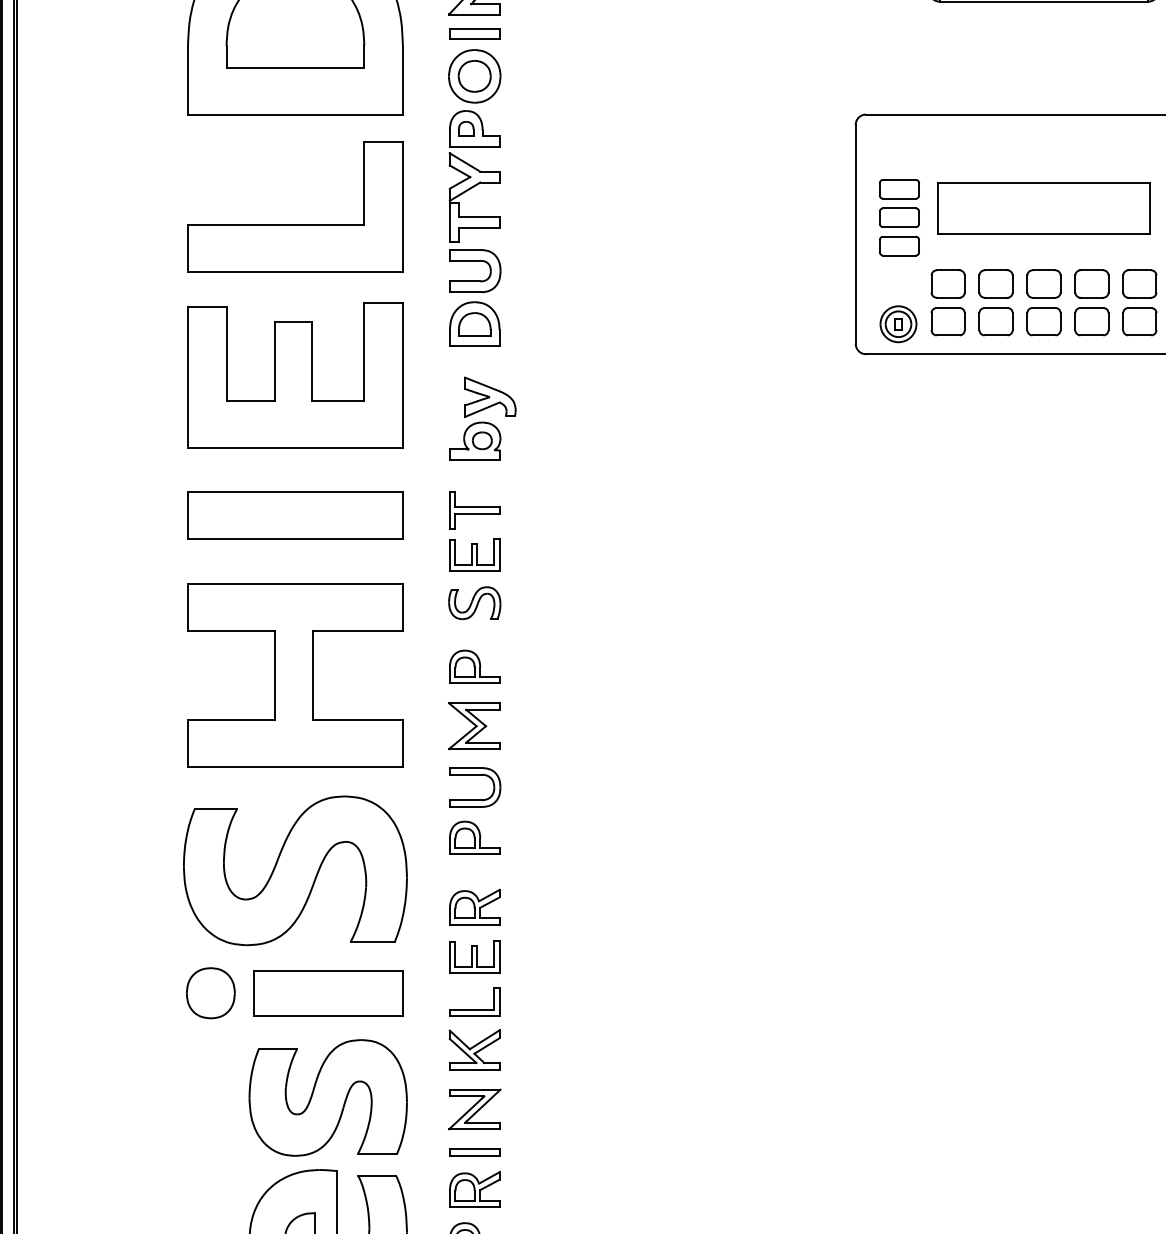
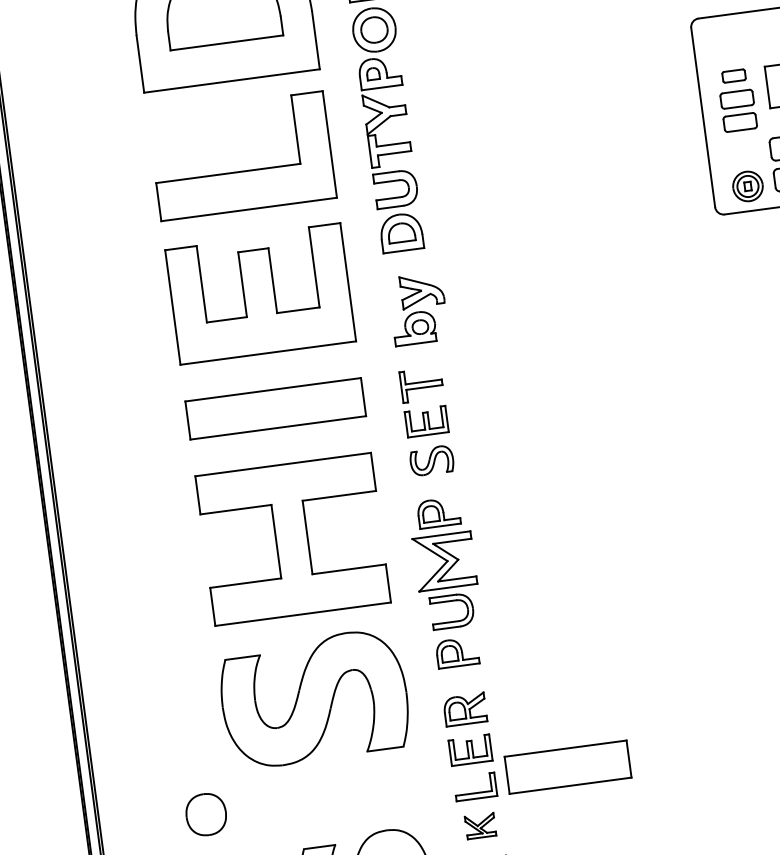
part: (899, 189) -> (734, 76), size x0.7
part: (474, 725) -> (445, 560), size x1.4
part: (210, 993) -> (206, 814), moved
part: (328, 993) -> (568, 767), moved
part: (474, 1049) -> (480, 825), size x0.7

